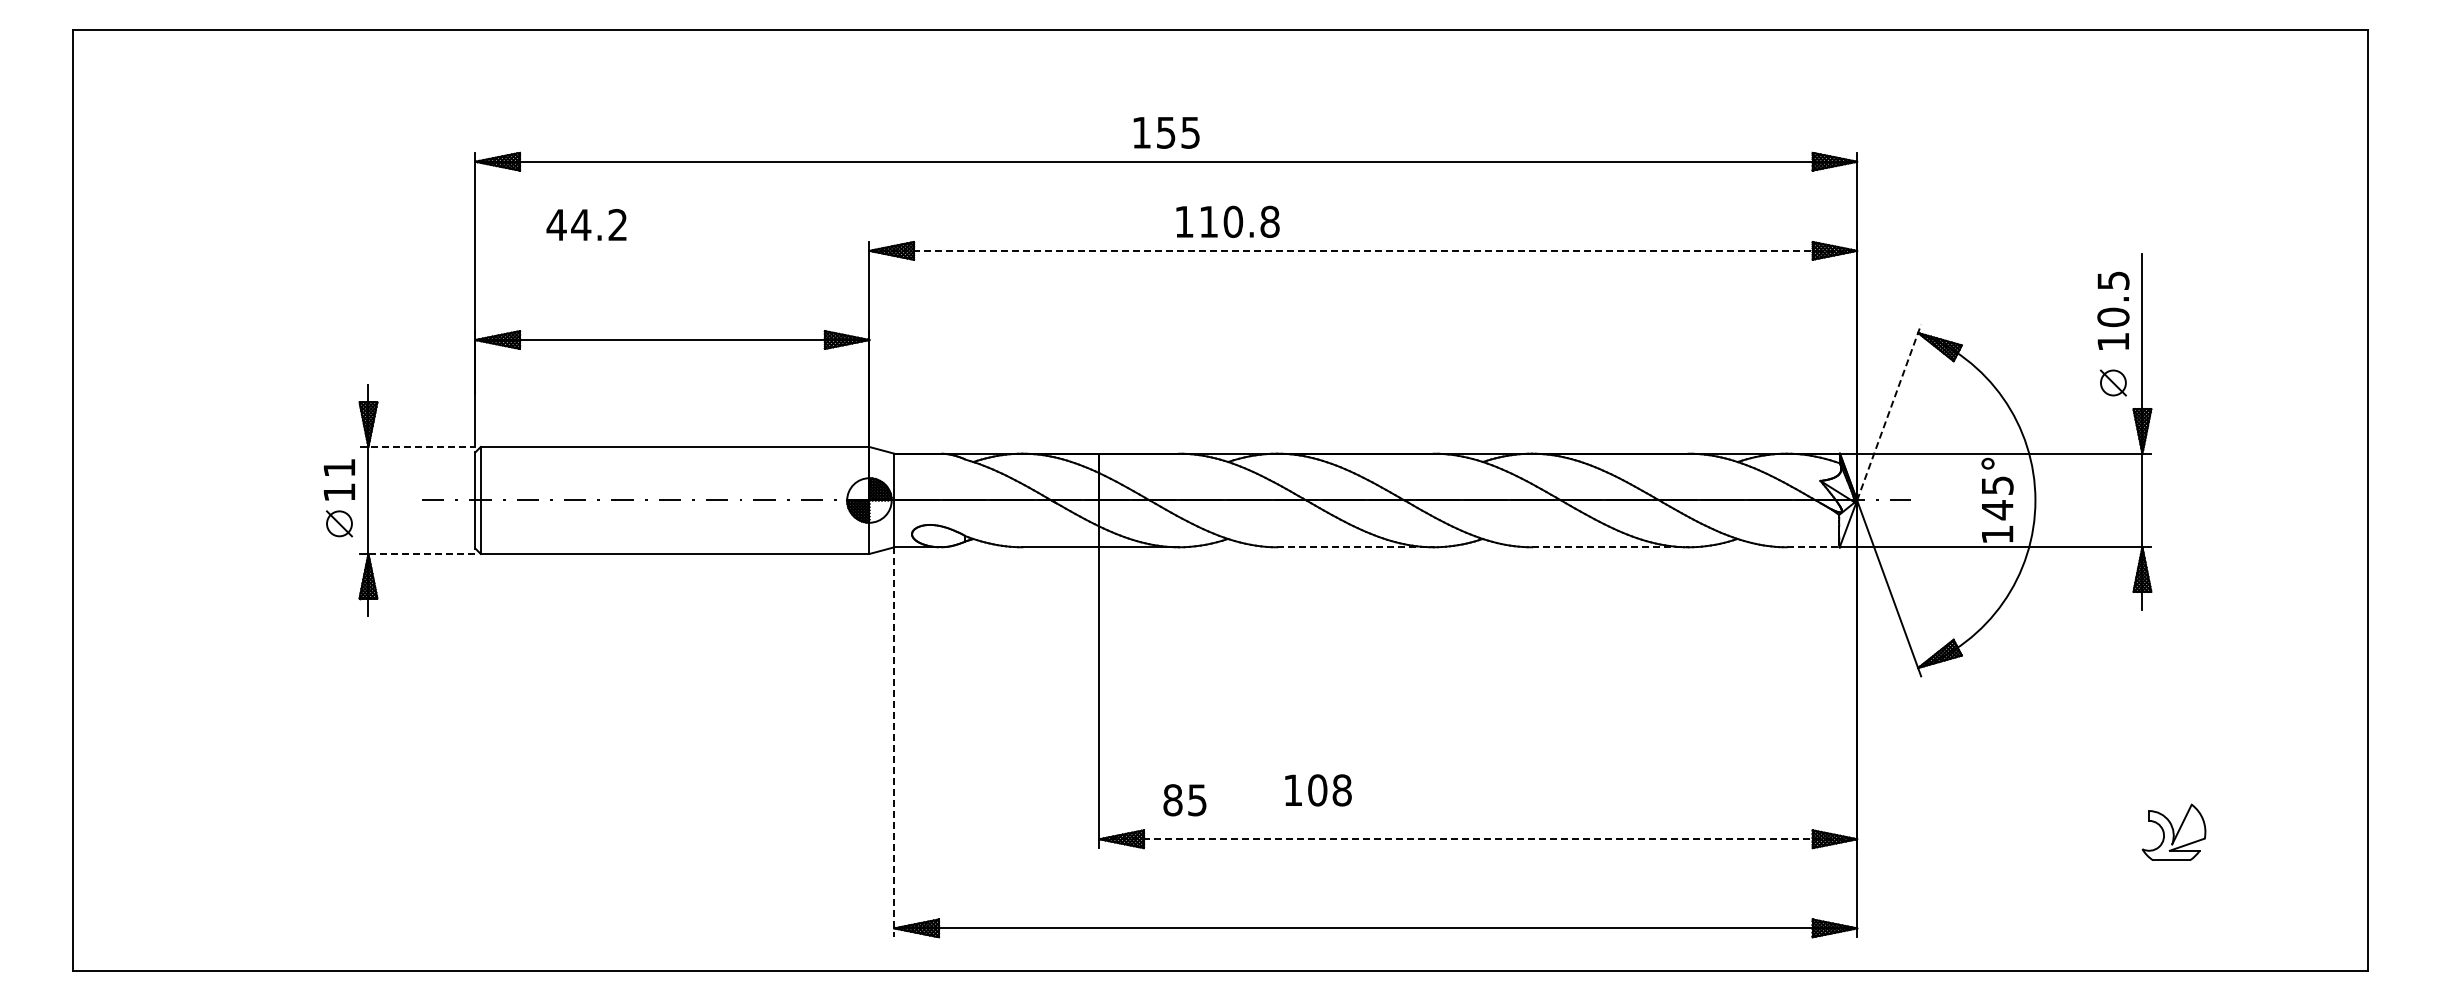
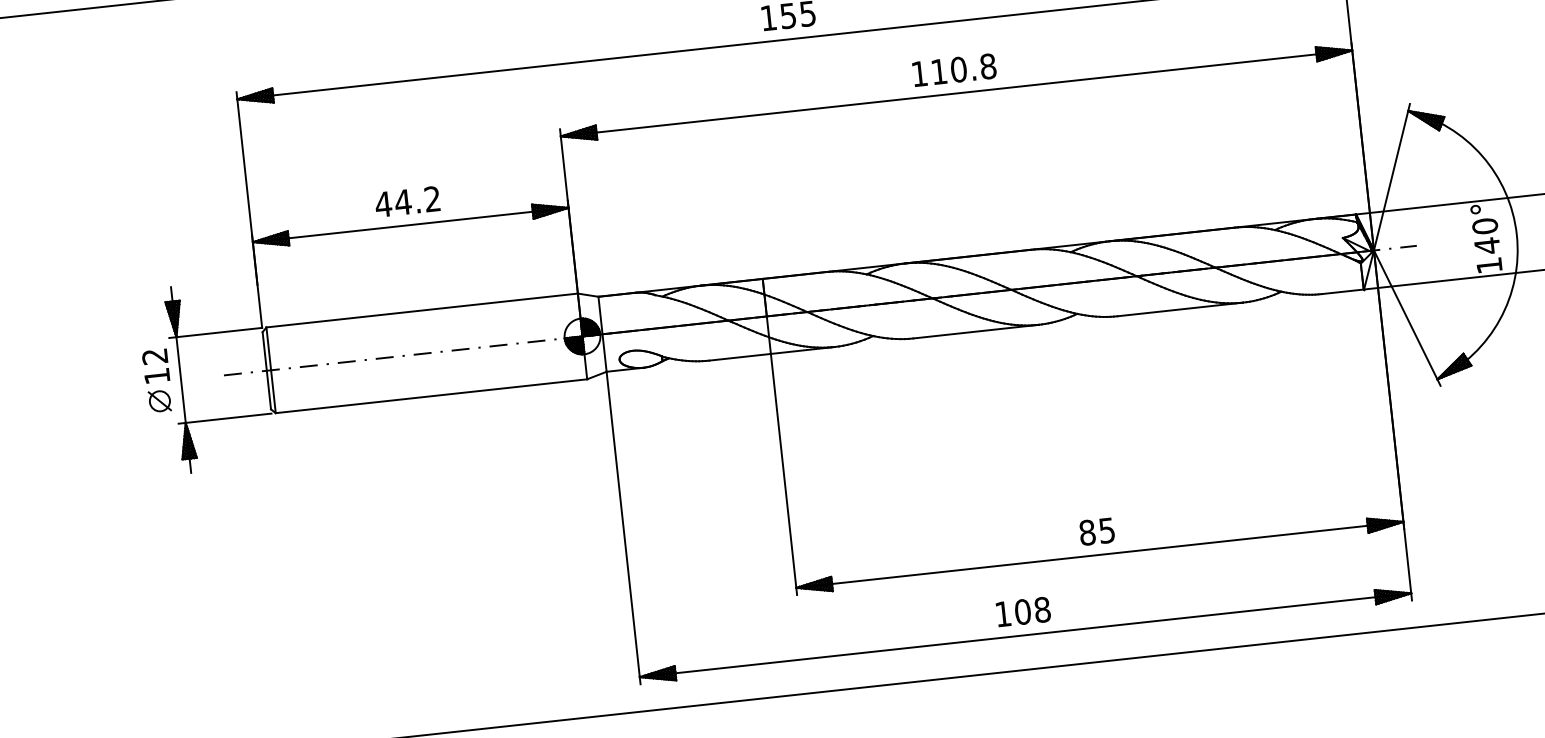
text: (1227, 221) -> (954, 69), moved
text: (586, 224) -> (407, 201), moved
line: (1363, 250) -> (956, 93), dashed -> solid
line: (1889, 412) -> (1392, 177), dashed -> solid
line: (417, 447) -> (215, 333), dashed -> solid
text: (339, 468) -> (155, 356), 11 -> 12
text: (1997, 485) -> (1485, 226), 145° -> 140°
line: (1356, 547) -> (976, 331), dashed -> solid
line: (1610, 547) -> (1180, 309), dashed -> solid
line: (1813, 547) -> (1343, 291), dashed -> solid
line: (421, 553) -> (228, 417), dashed -> solid
line: (894, 742) -> (623, 528), dashed -> solid
text: (1318, 790) -> (1023, 612), moved
text: (1184, 800) -> (1096, 531), moved
line: (1478, 839) -> (1100, 555), dashed -> solid

